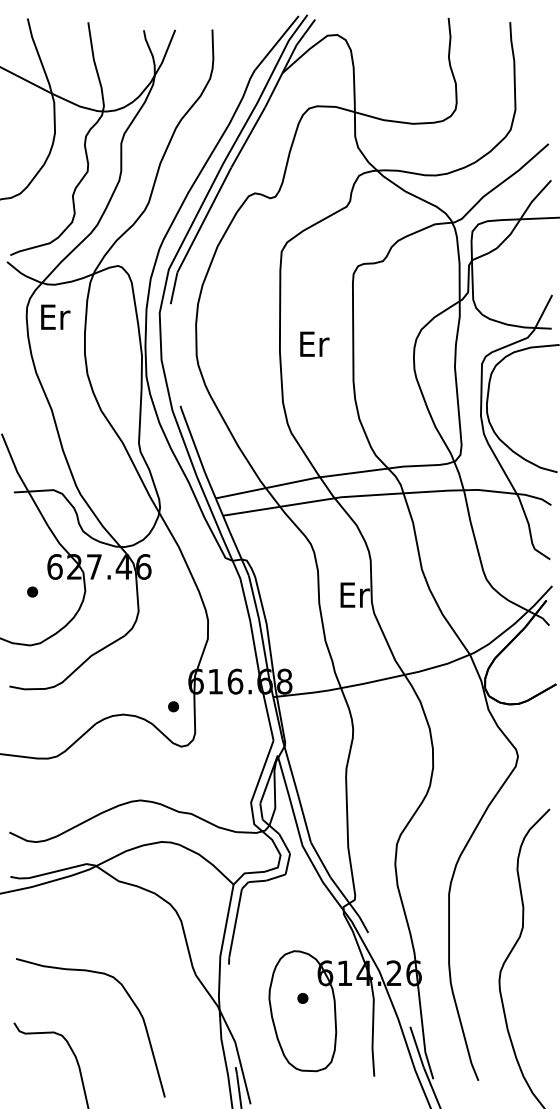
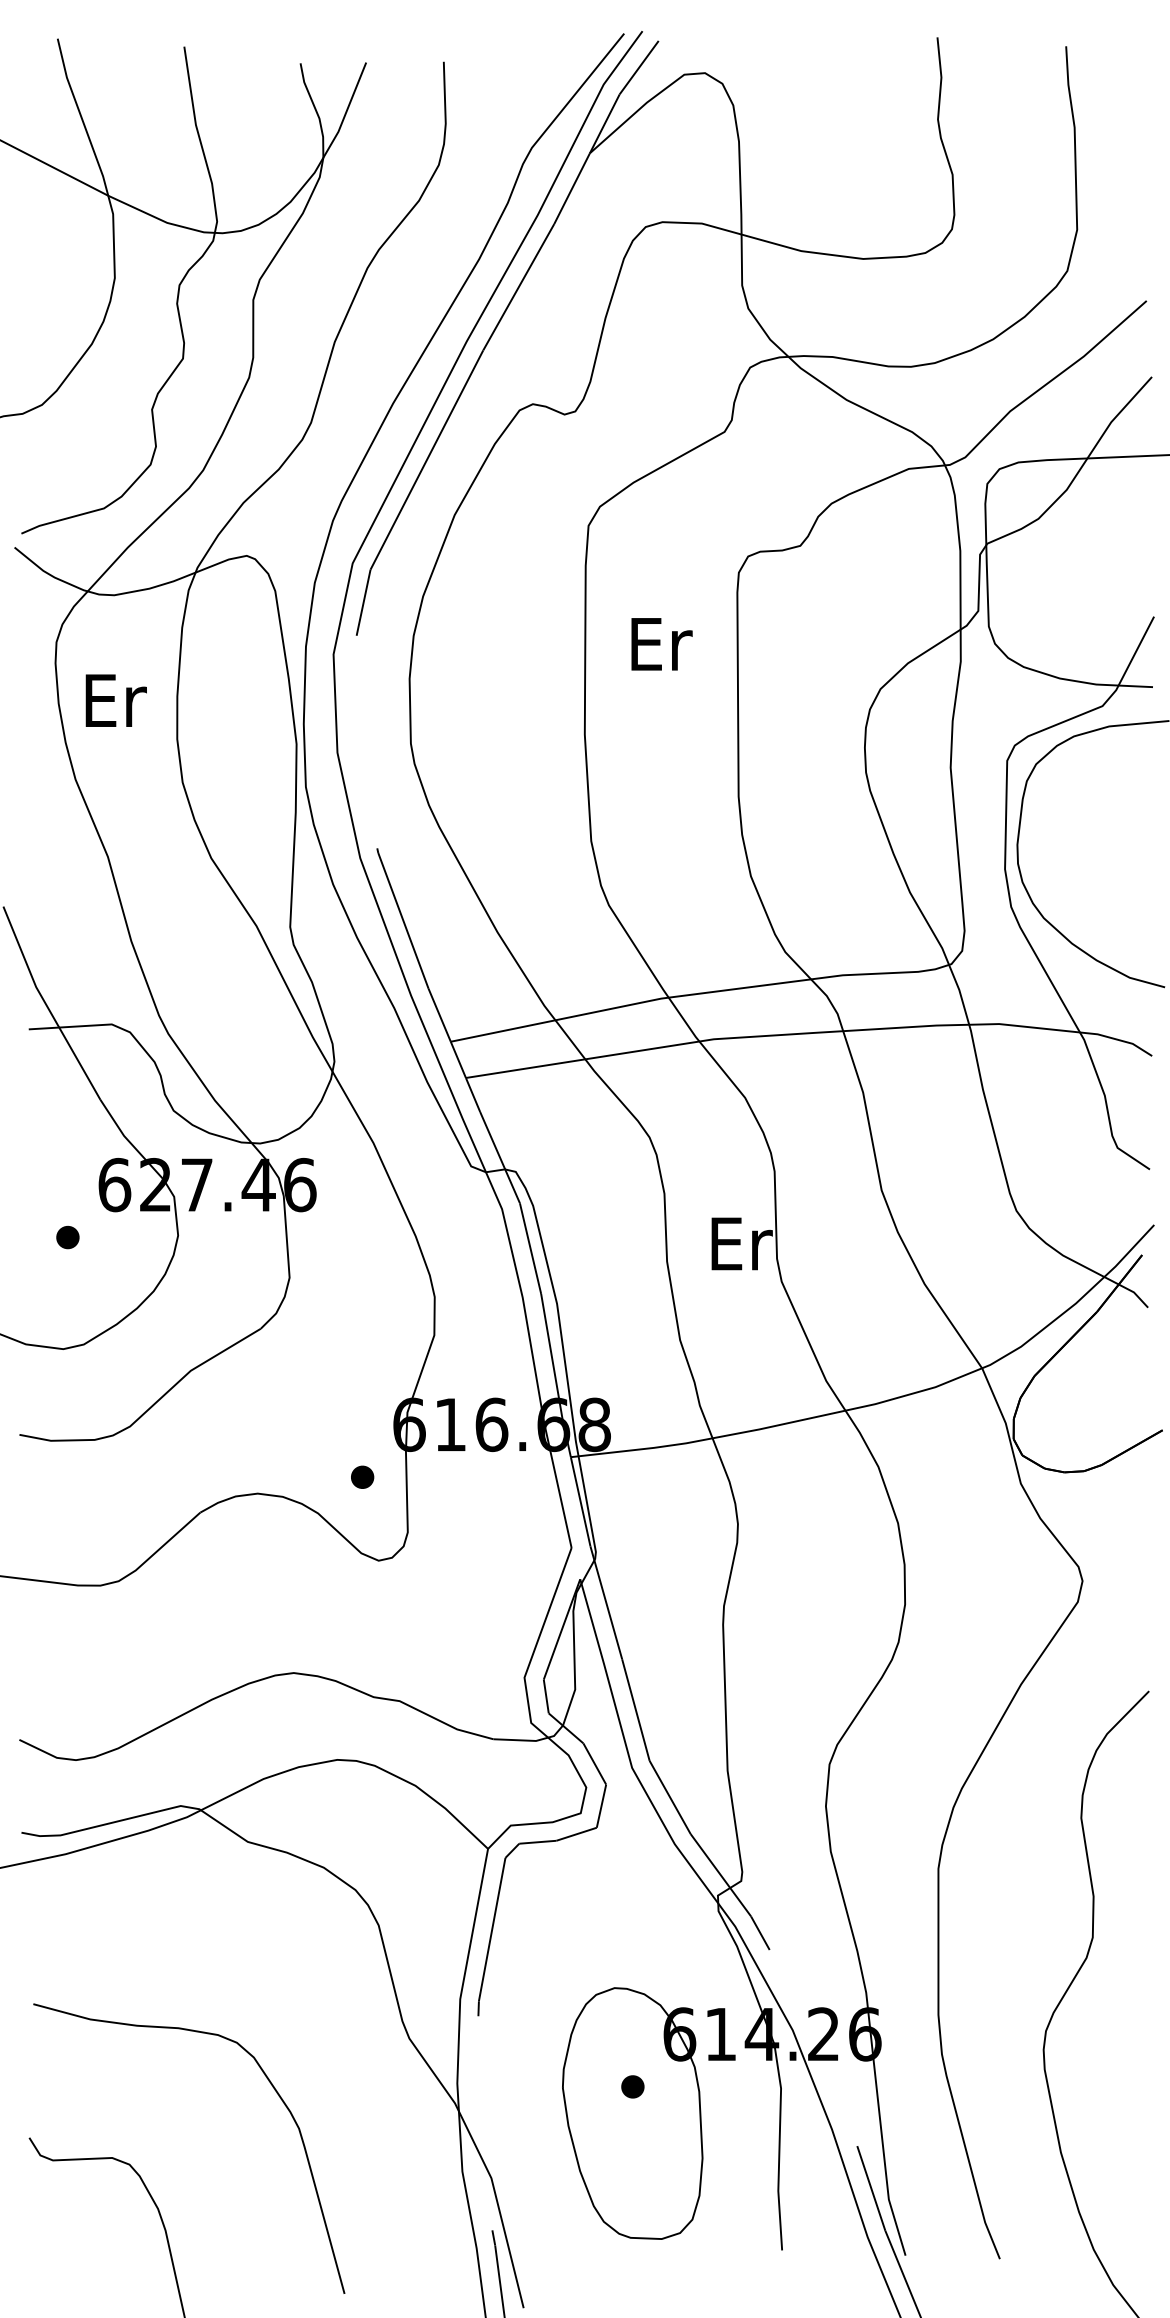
text: (55, 316) -> (115, 699), moved
text: (314, 343) -> (661, 642), moved

